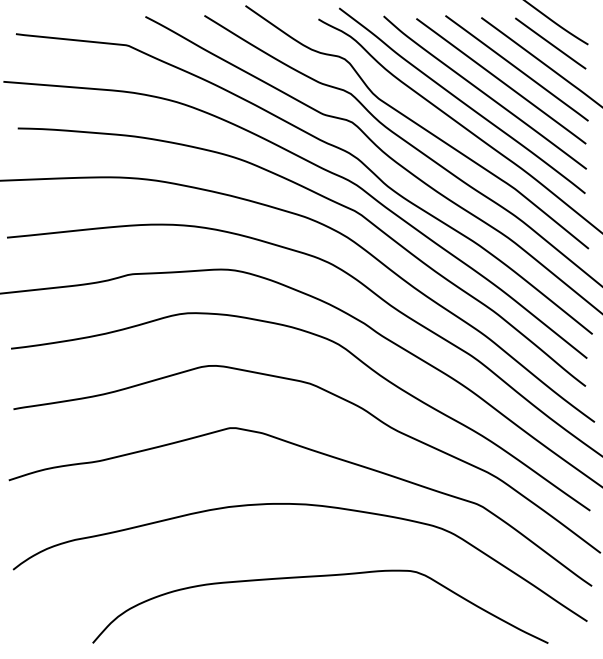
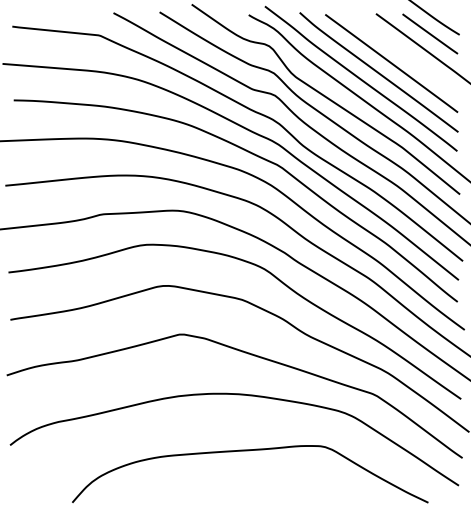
line: (516, 68) -> (403, 53), removed

